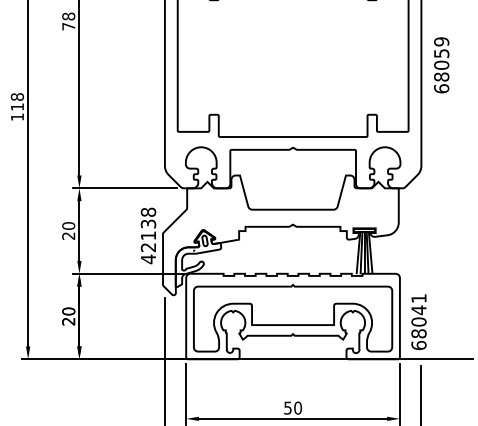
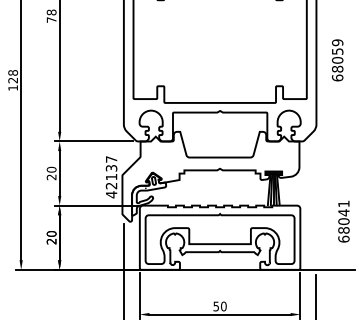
text: (441, 65) -> (337, 60), moved
text: (16, 106) -> (12, 80), 118 -> 128
text: (148, 211) -> (111, 158), 42138 -> 42137
text: (418, 321) -> (343, 221), moved

